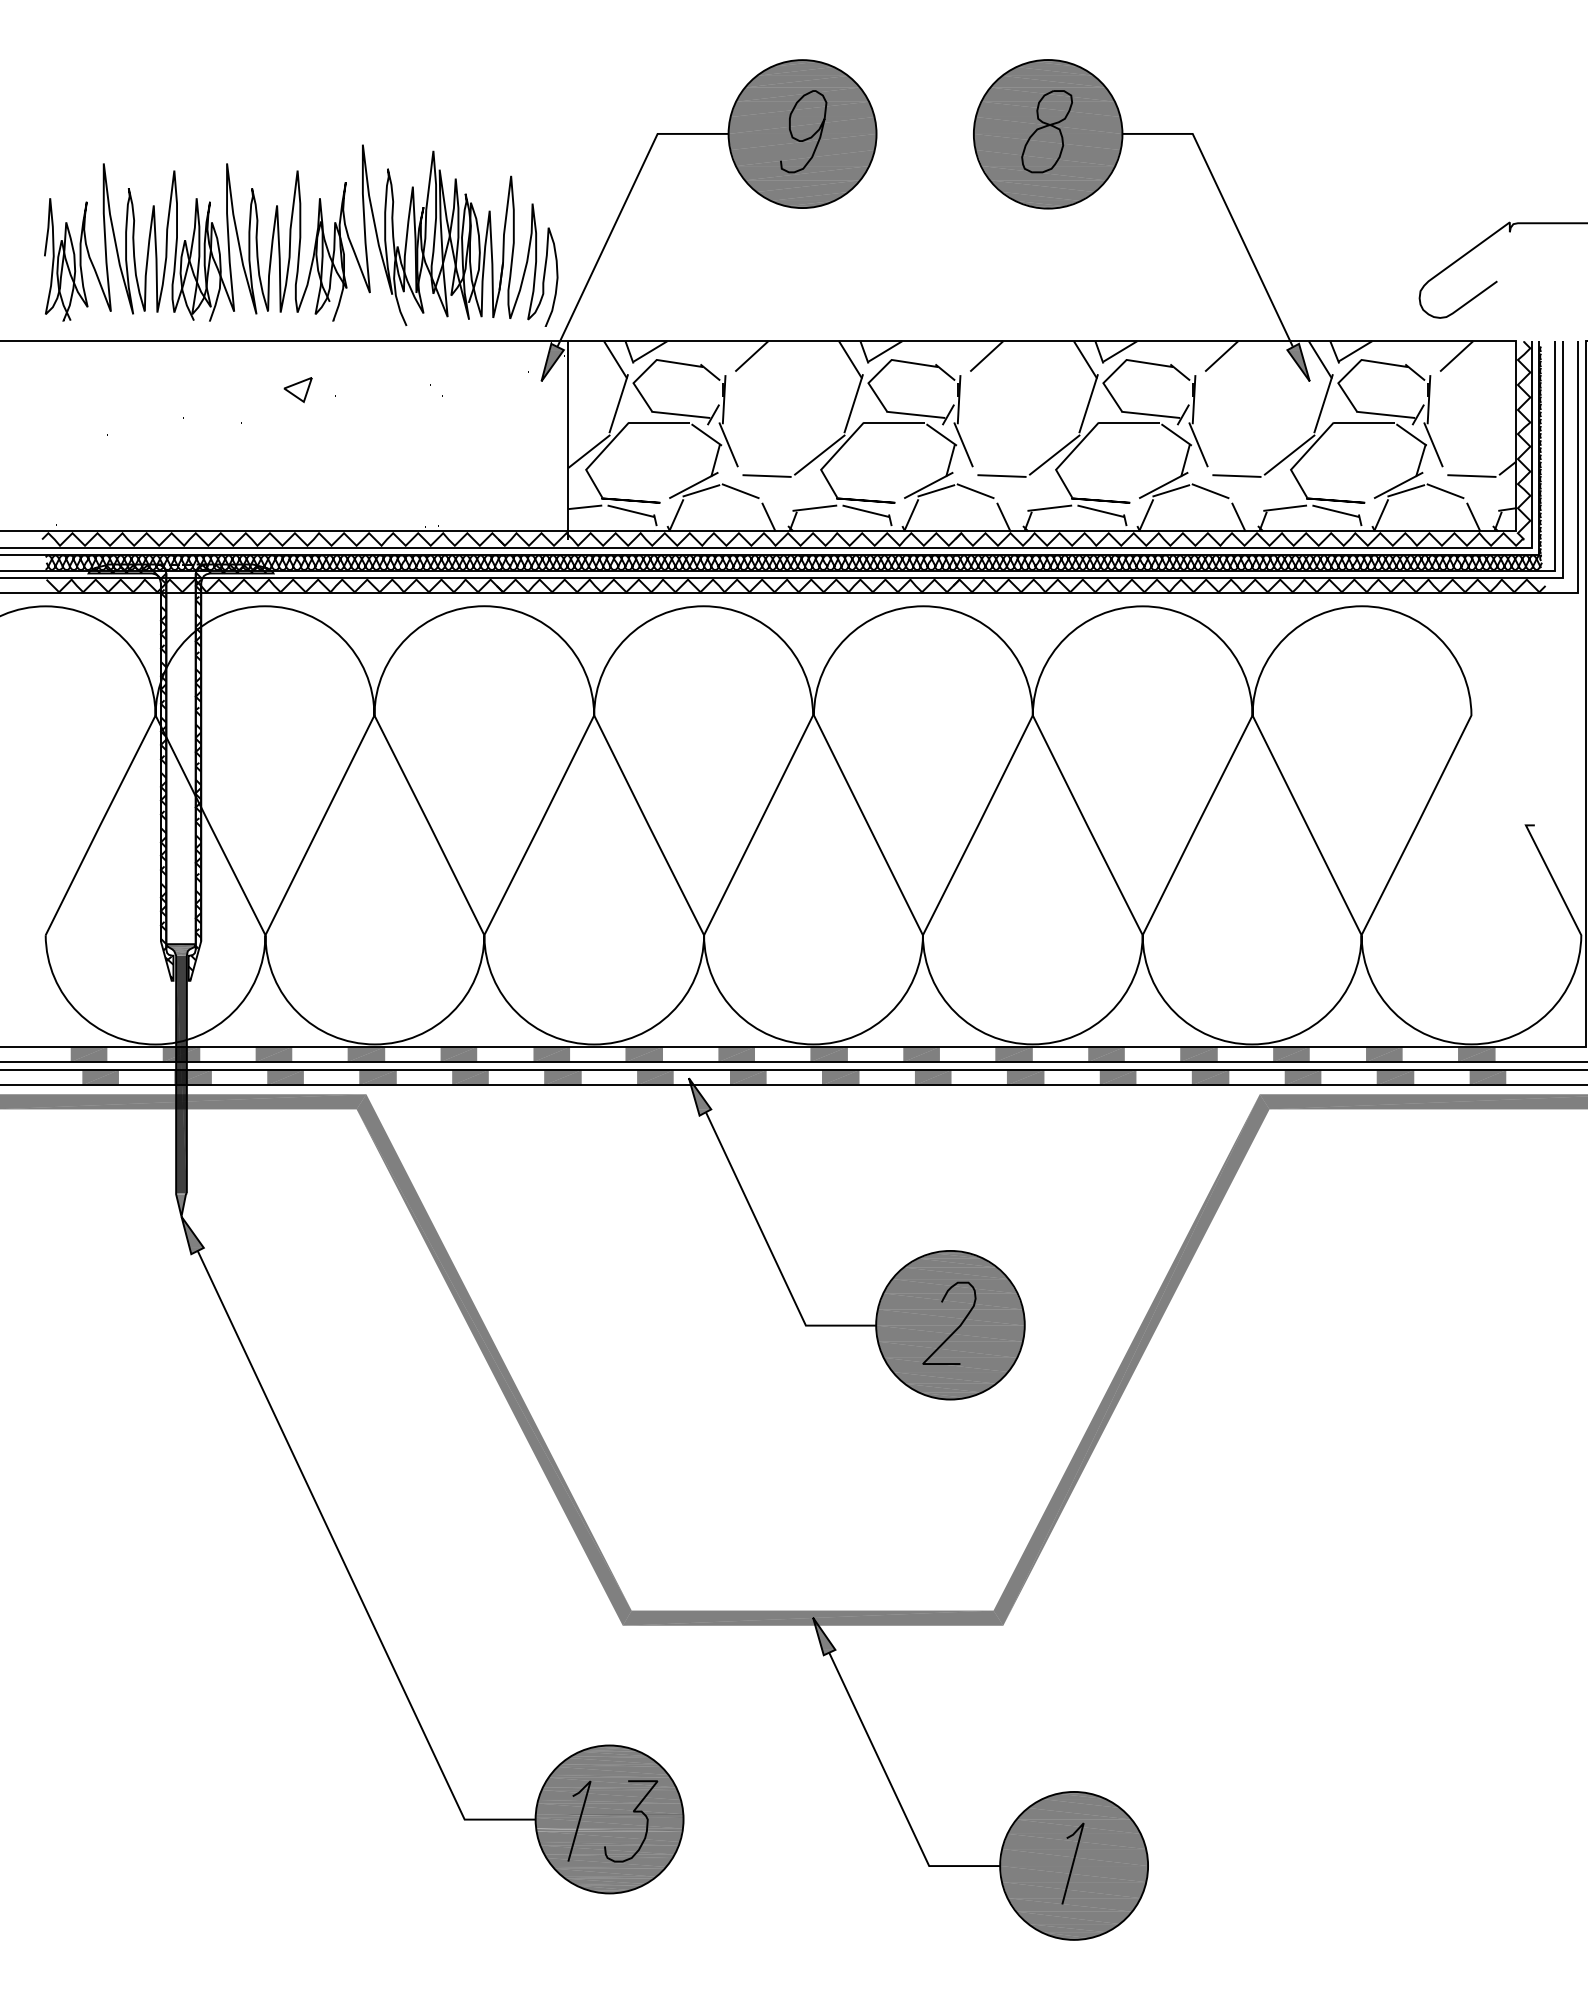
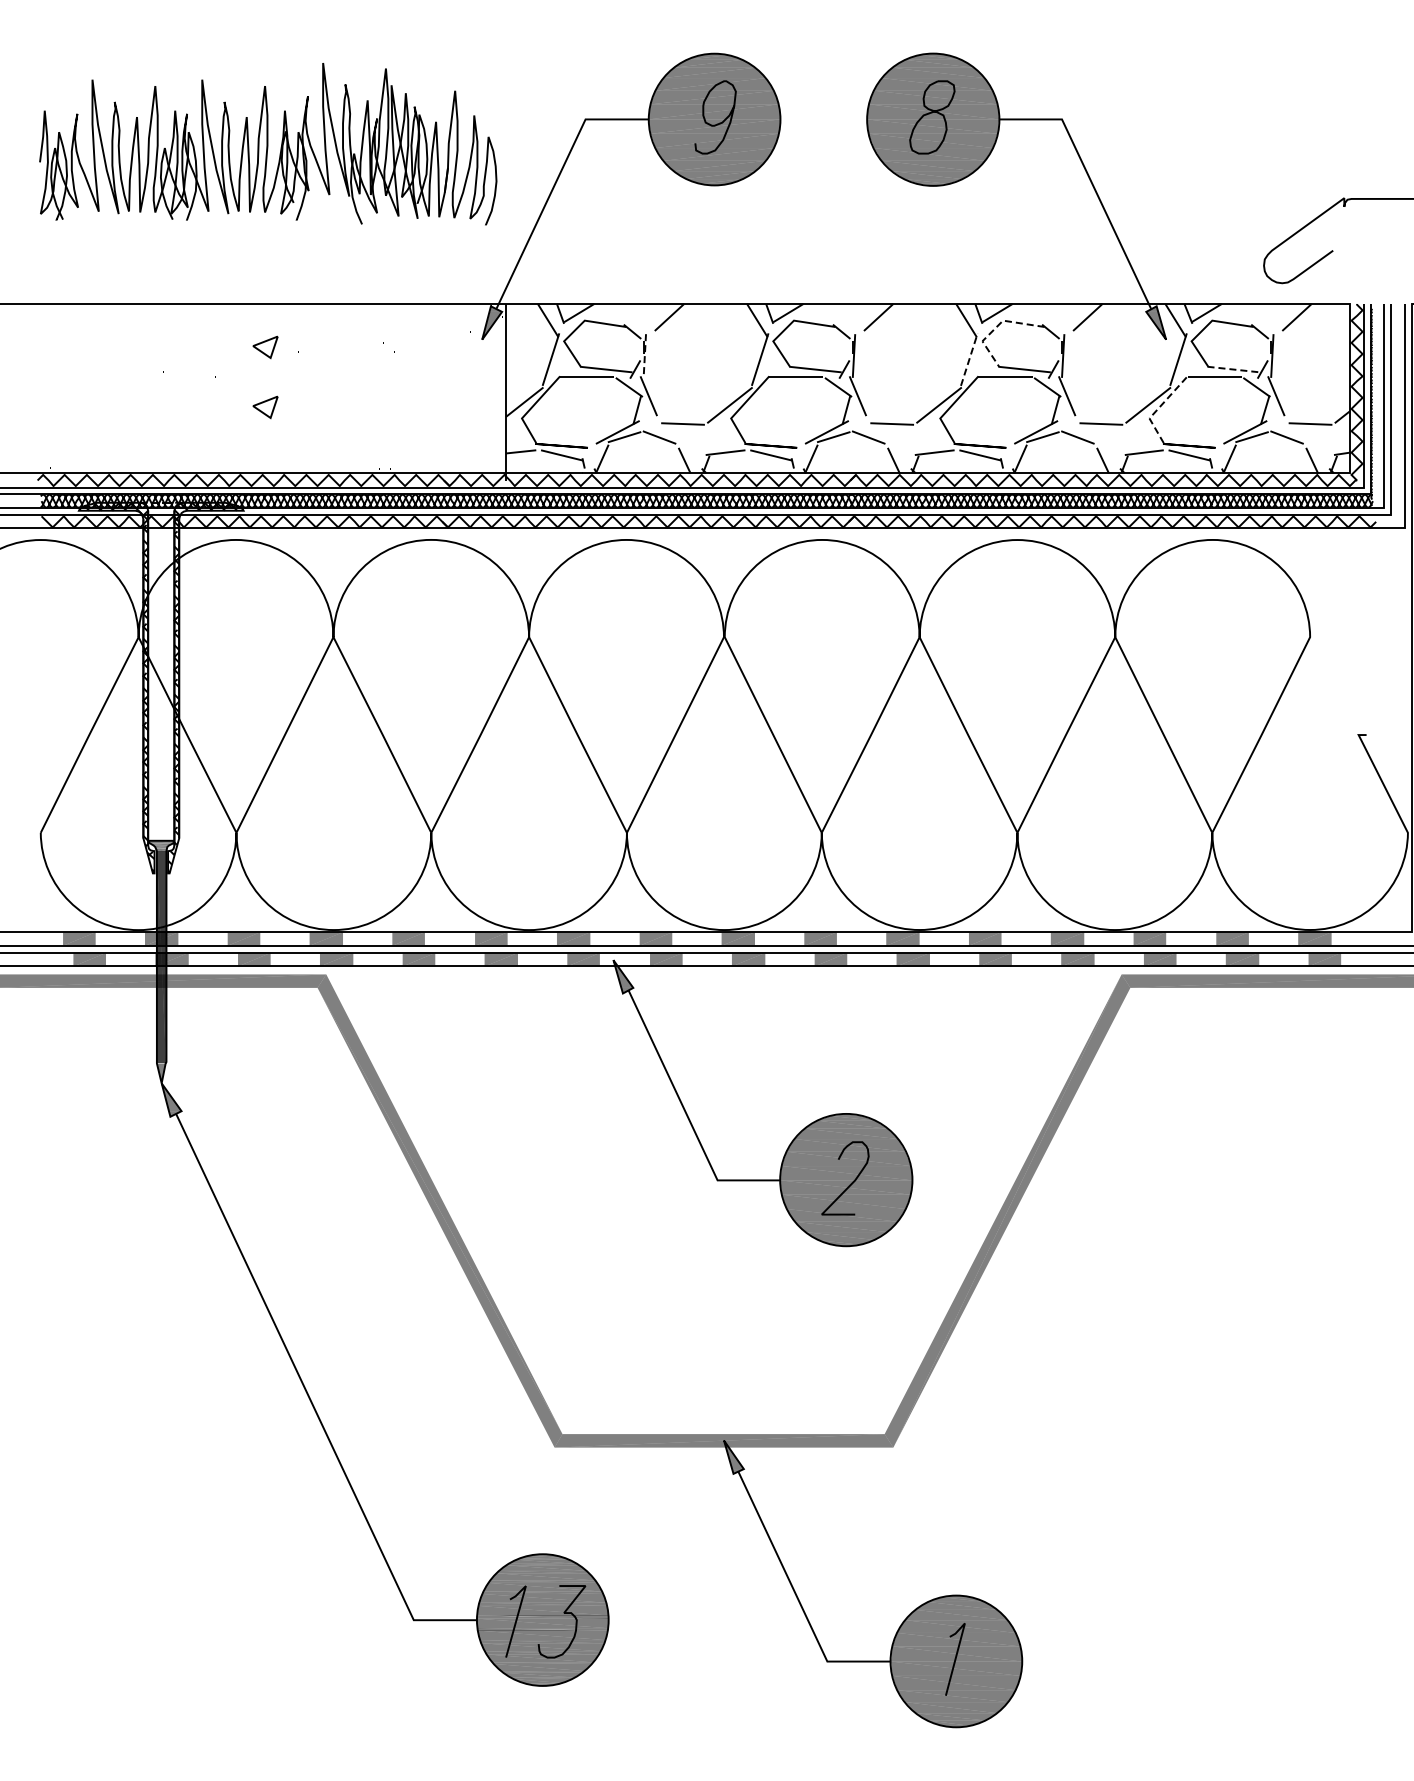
part: (301, 236) -> (268, 144), moved
line: (1119, 367) -> (996, 327), solid -> dashed
line: (723, 400) -> (644, 356), solid -> dashed
line: (1088, 403) -> (969, 359), solid -> dashed
line: (1386, 414) -> (1234, 369), solid -> dashed
part: (298, 457) -> (265, 407), added
line: (1301, 458) -> (1158, 408), solid -> dashed

